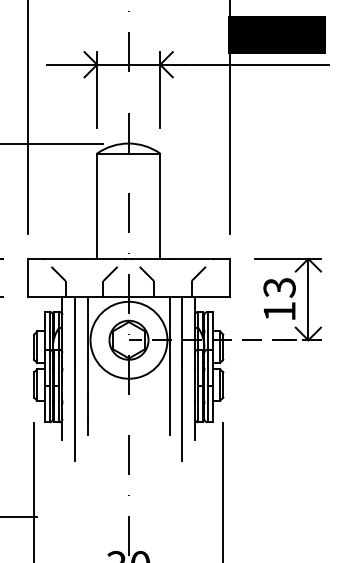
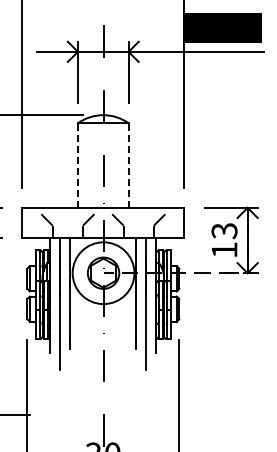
line: (96, 206) -> (77, 165), solid -> dashed
line: (160, 206) -> (128, 165), solid -> dashed

